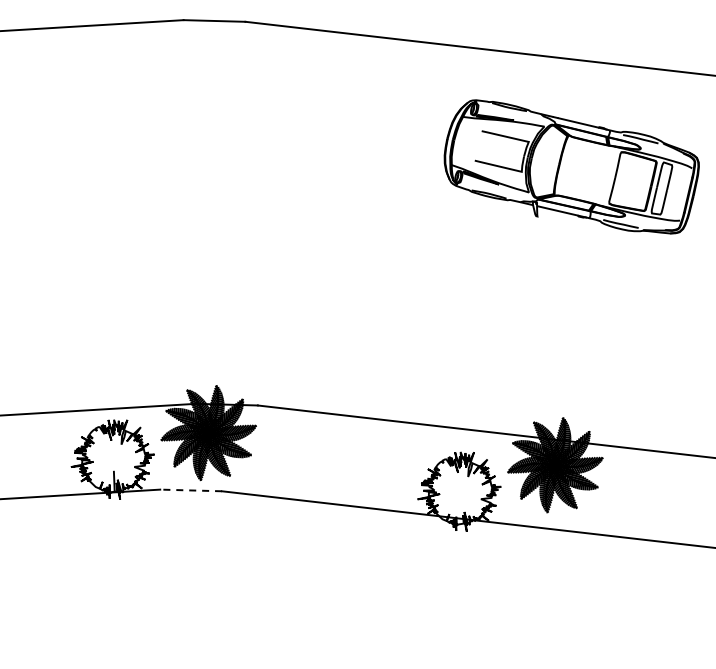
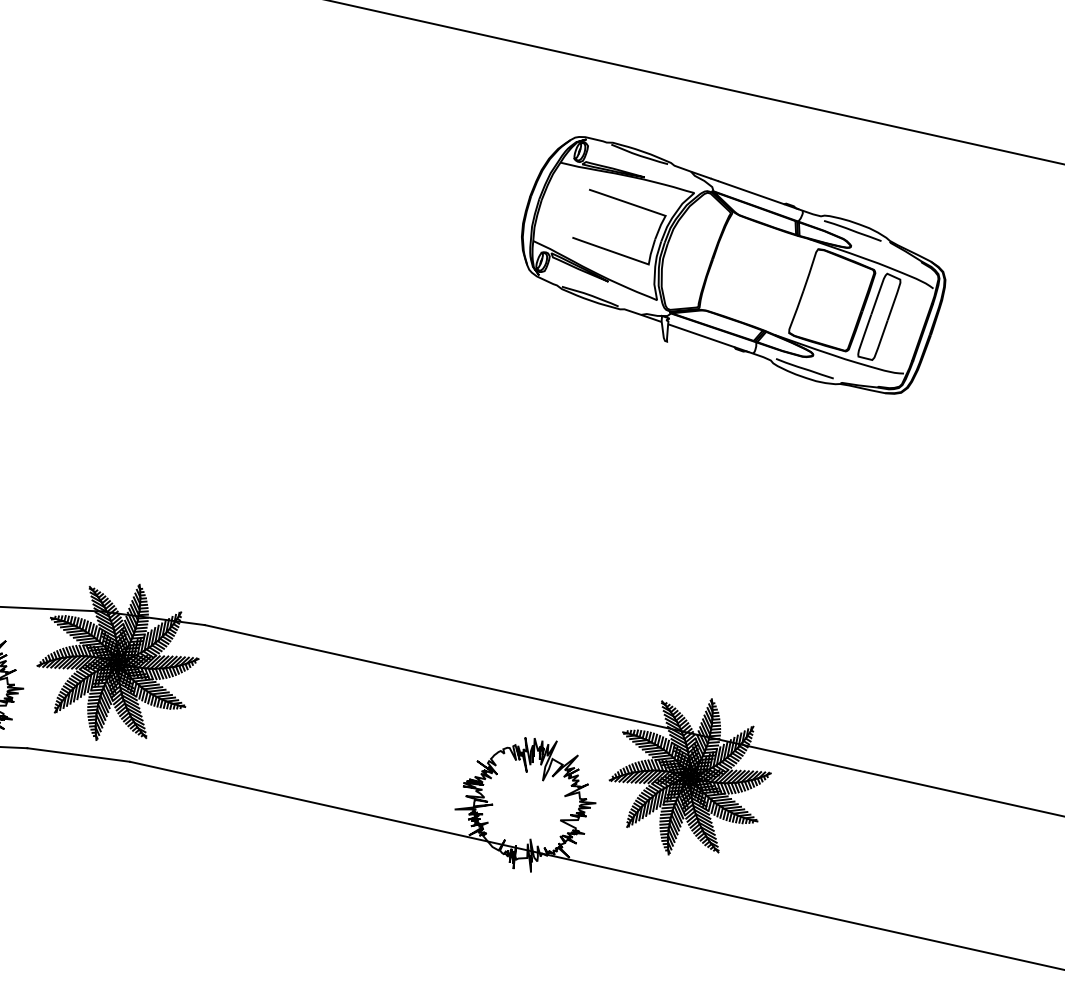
part: (571, 166) -> (732, 264), moved
line: (191, 490) -> (79, 755), dashed -> solid

